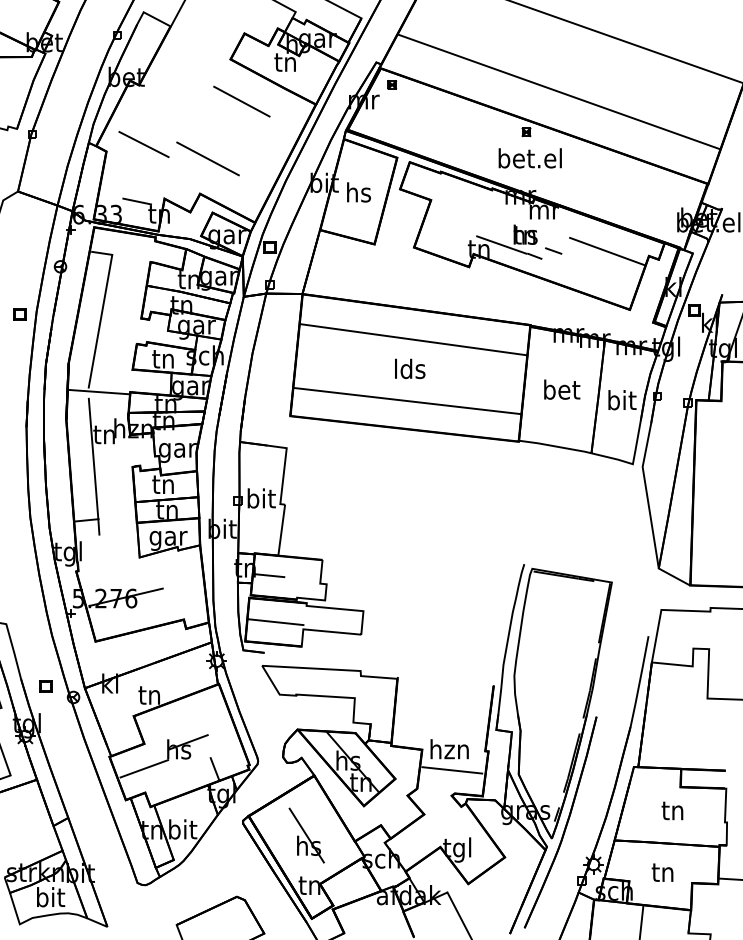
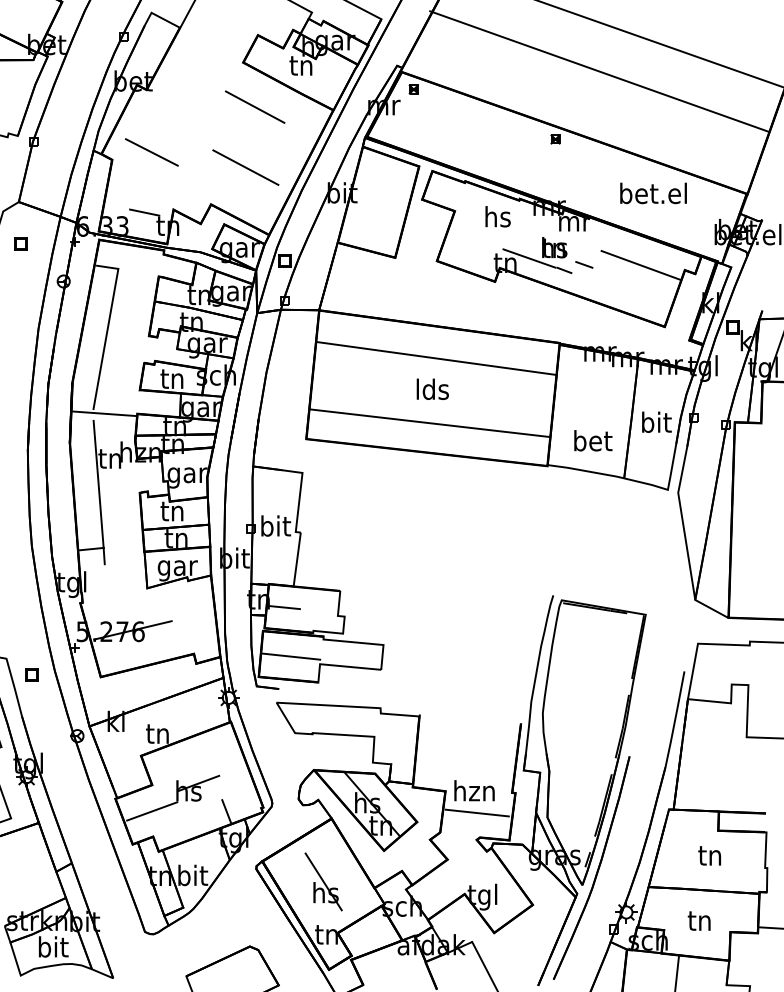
line: (558, 91) -> (598, 71), moved
line: (207, 158) -> (245, 167), moved
text: (529, 158) -> (652, 193), moved
text: (358, 192) -> (497, 216), moved
part: (19, 314) -> (20, 244), moved
text: (562, 389) -> (593, 440), moved
part: (45, 686) -> (30, 674), moved

